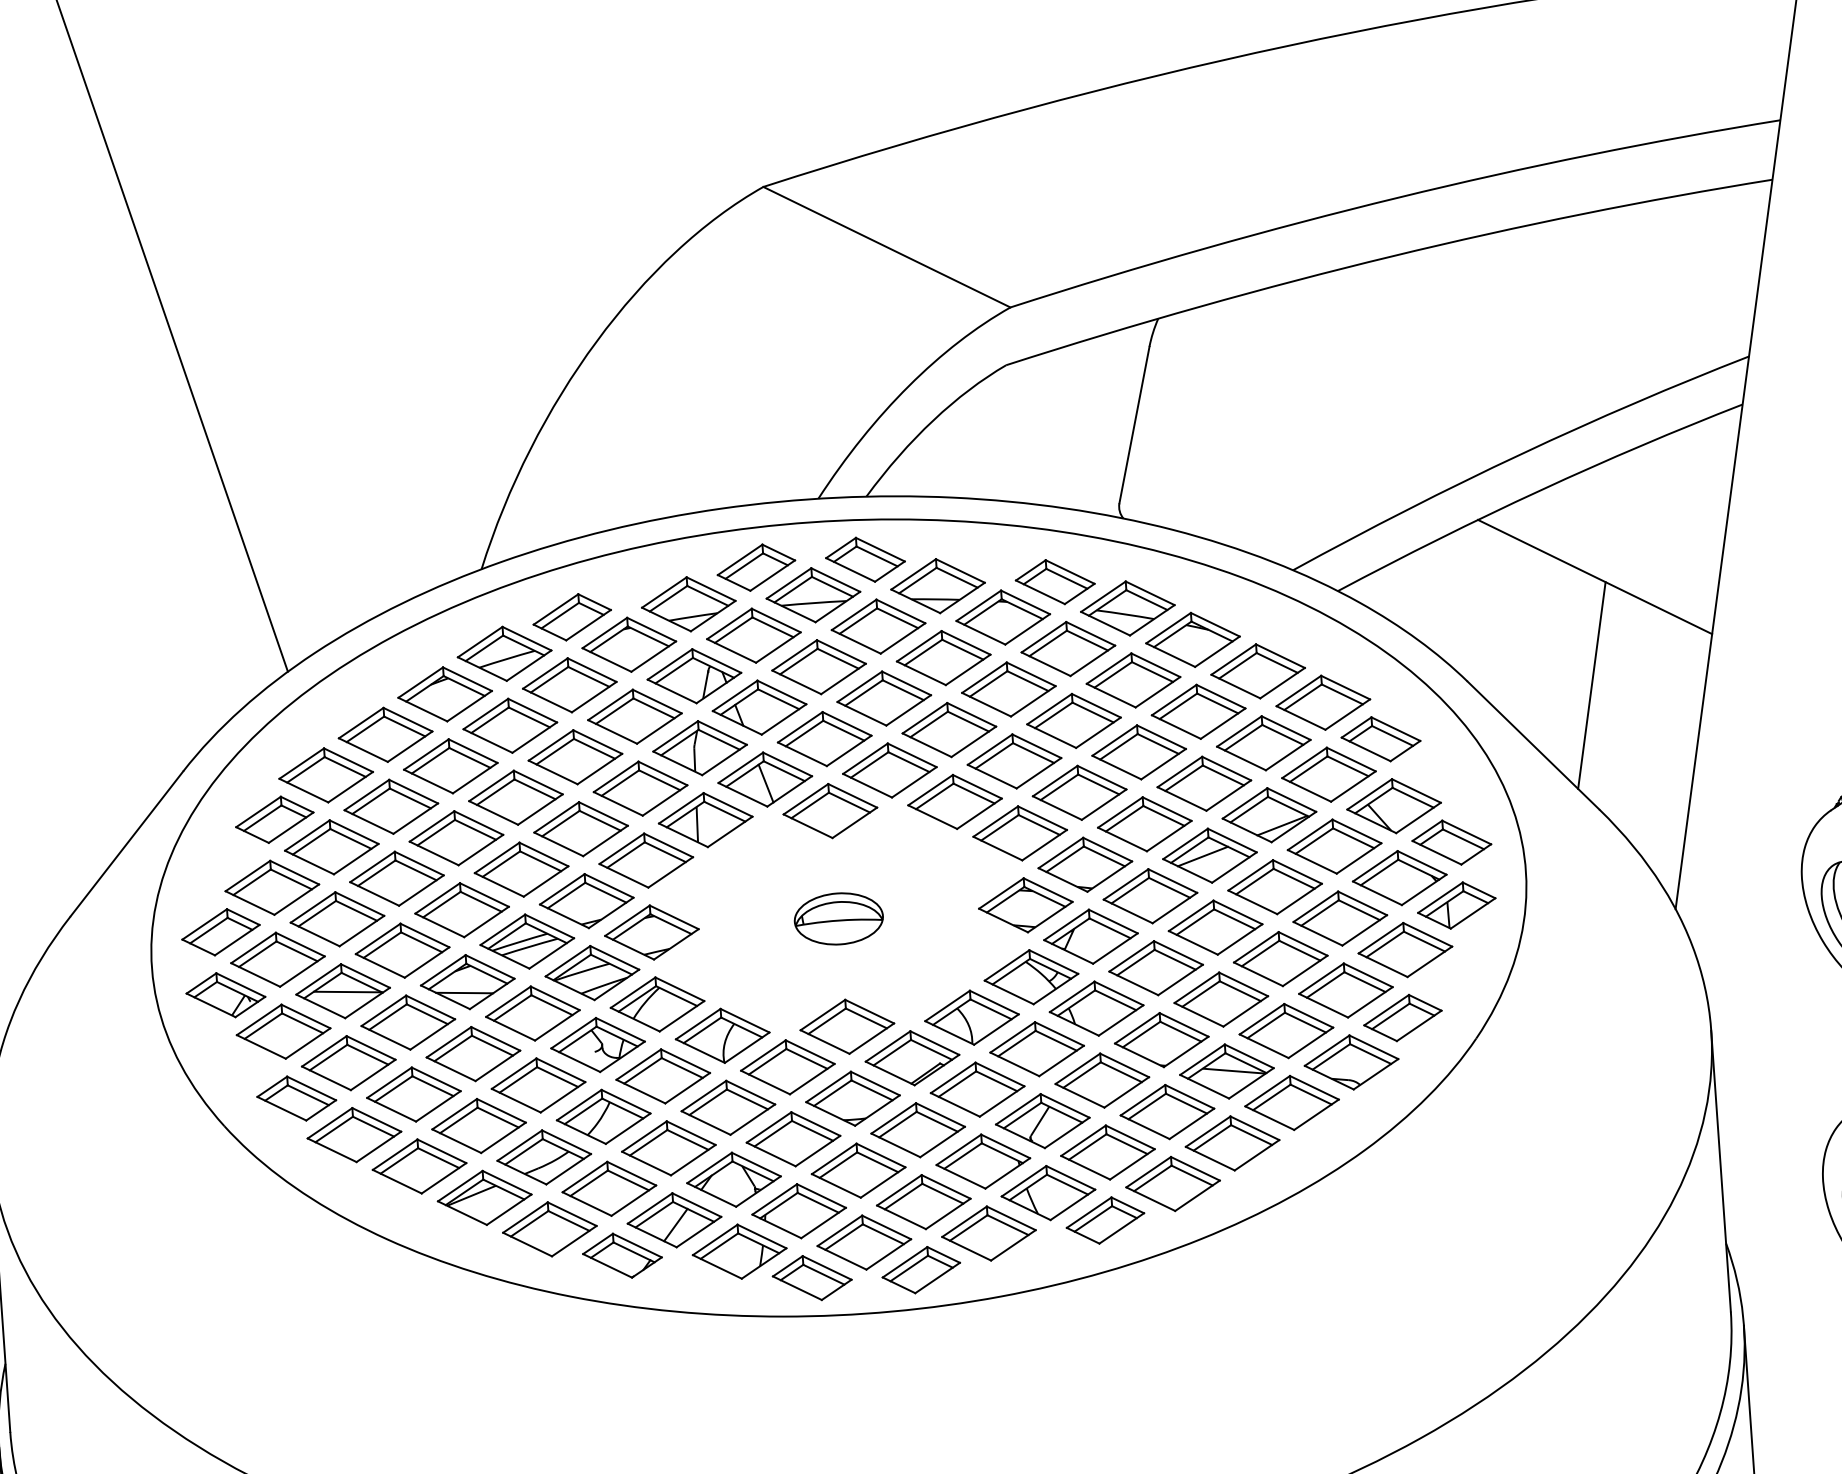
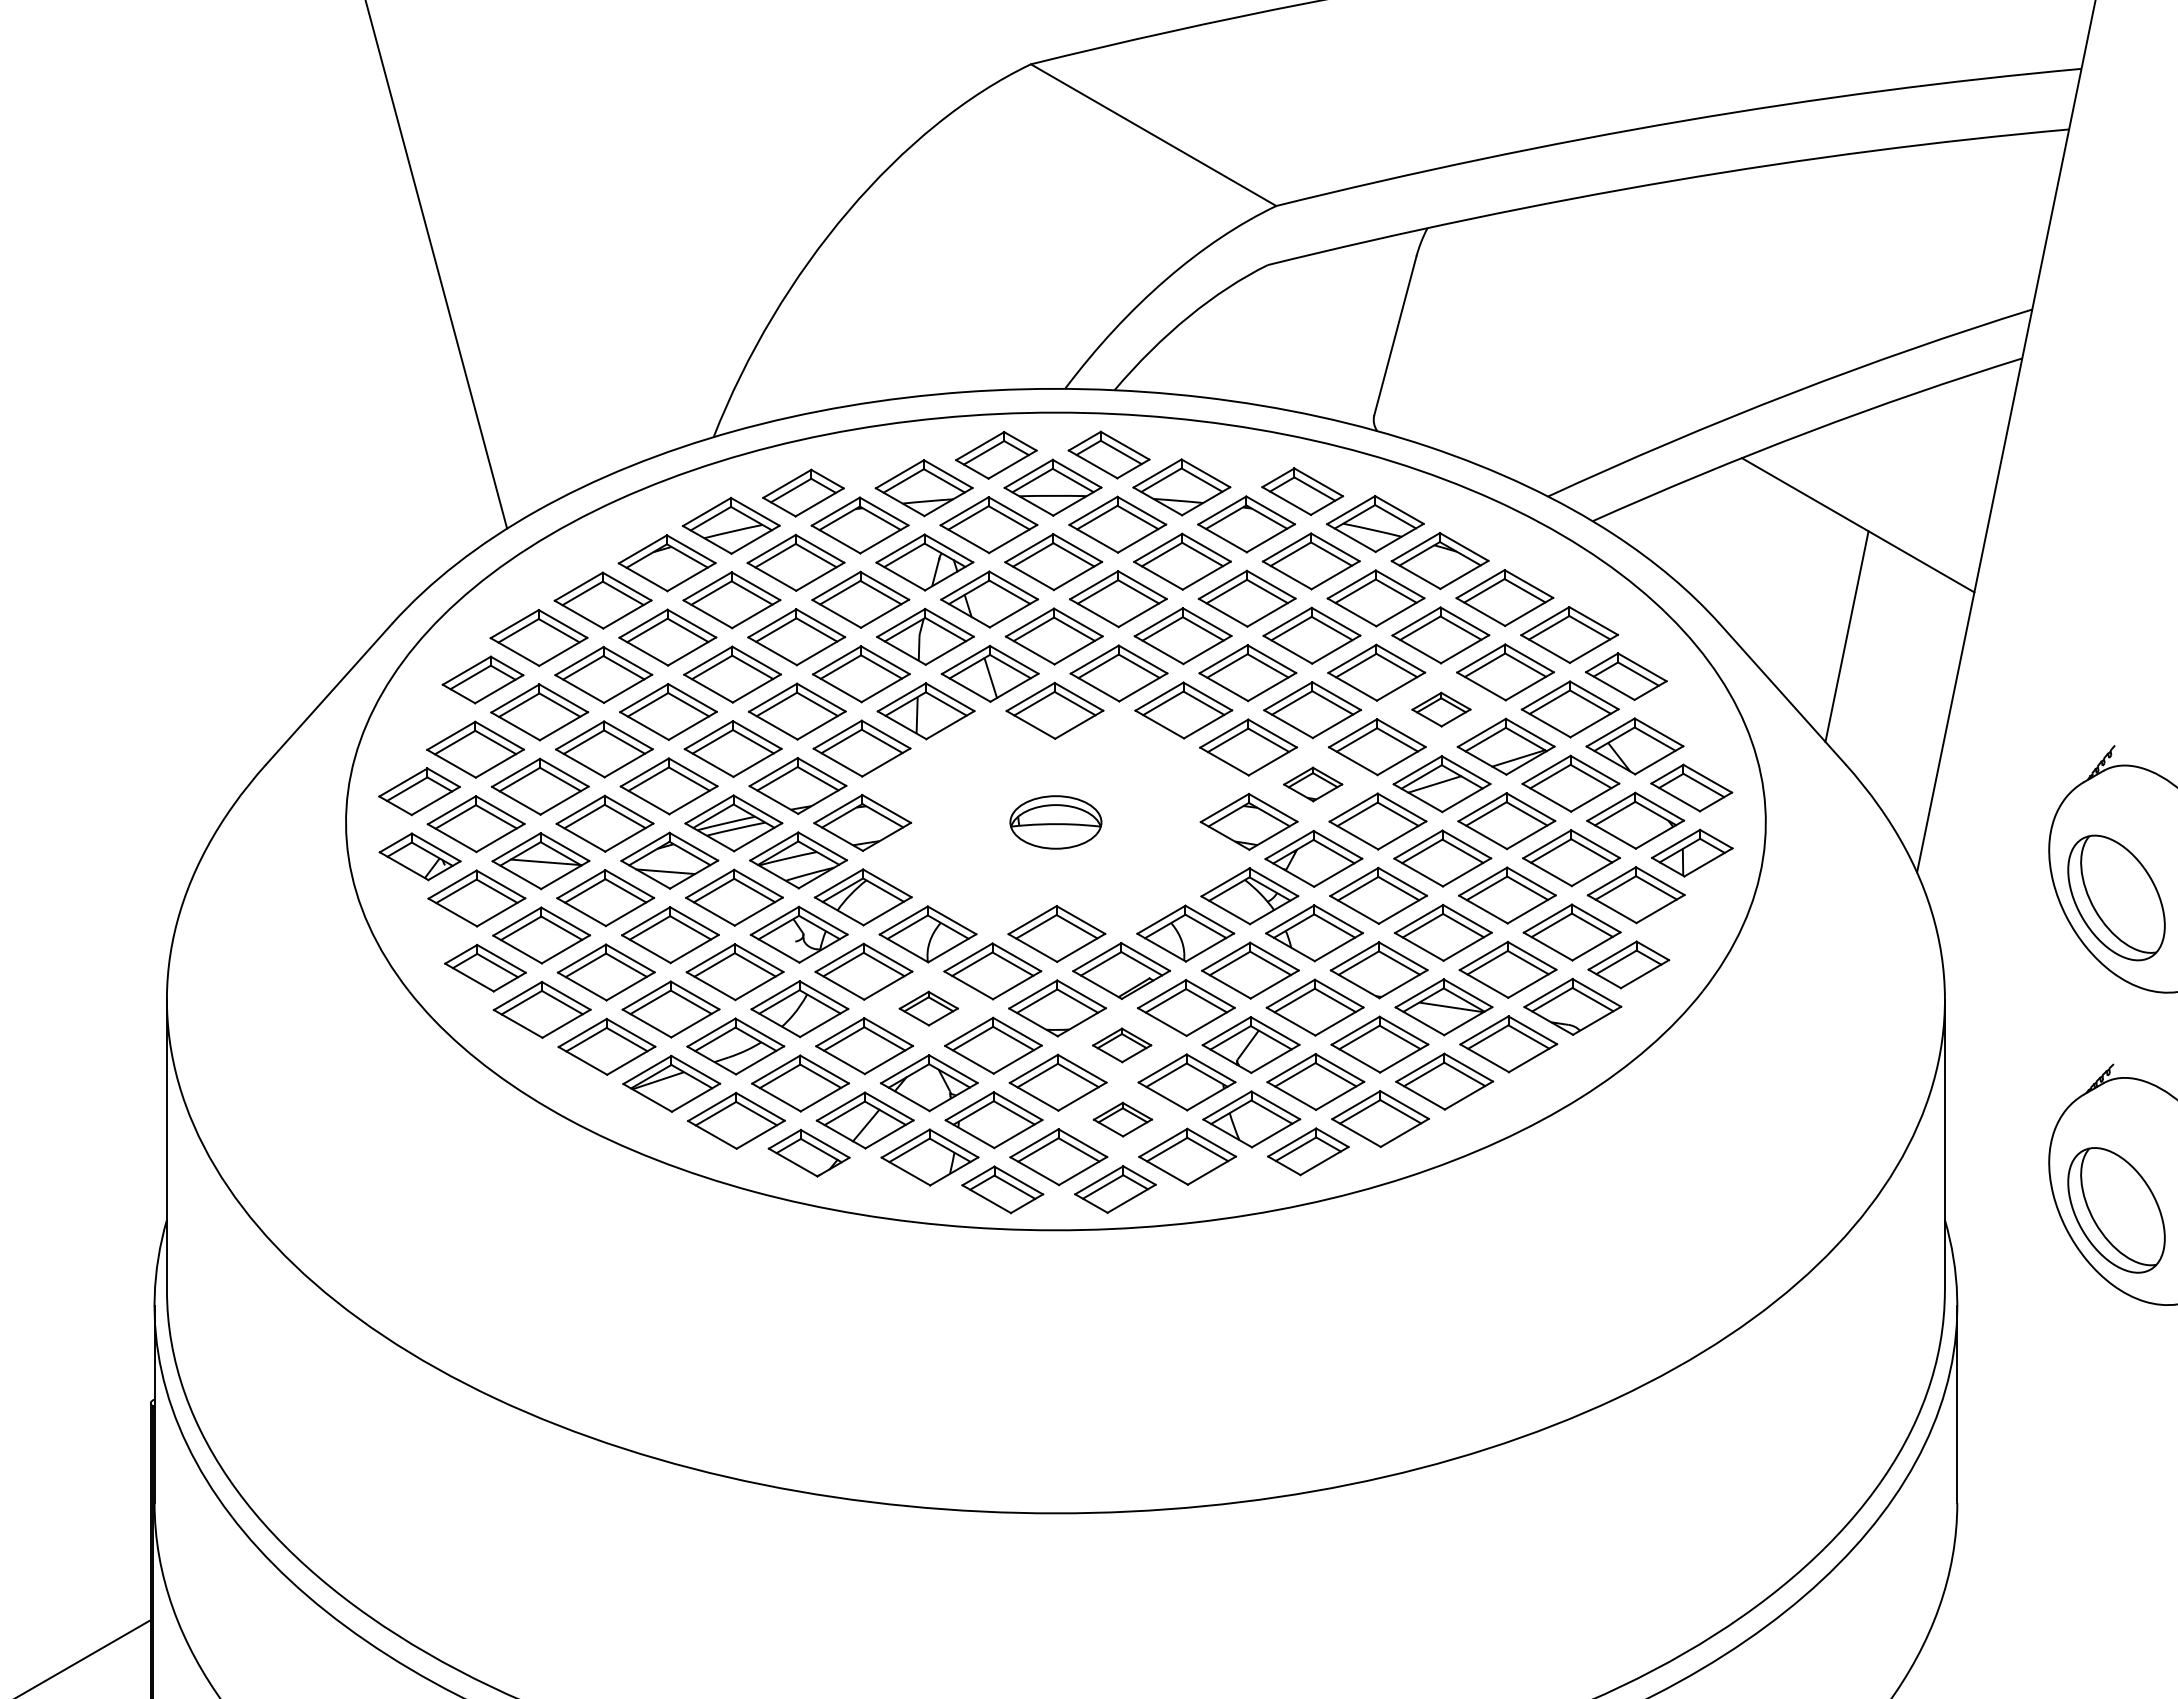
part: (1204, 783) -> (1441, 709), size x0.6
part: (1084, 864) -> (1312, 784), size x0.6
part: (728, 1107) -> (928, 1008), size x0.6
part: (917, 1130) -> (1121, 1045), size x0.6
part: (923, 1201) -> (1122, 1119), size x0.6

